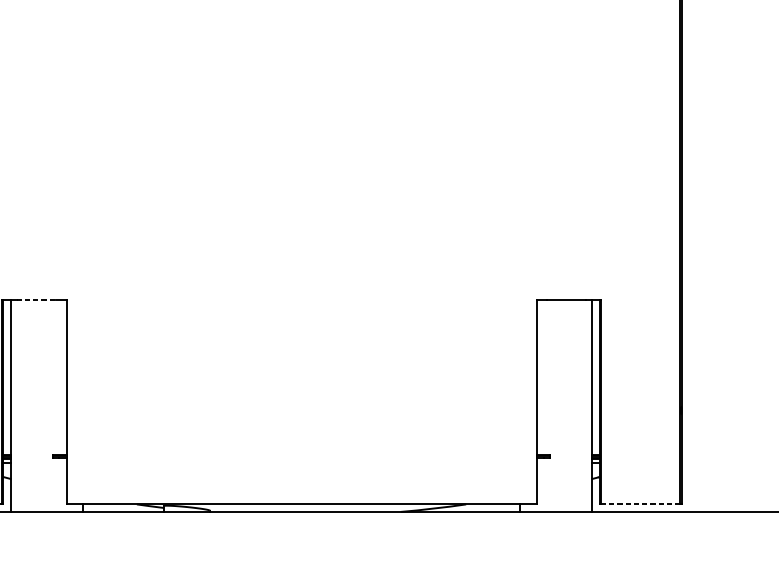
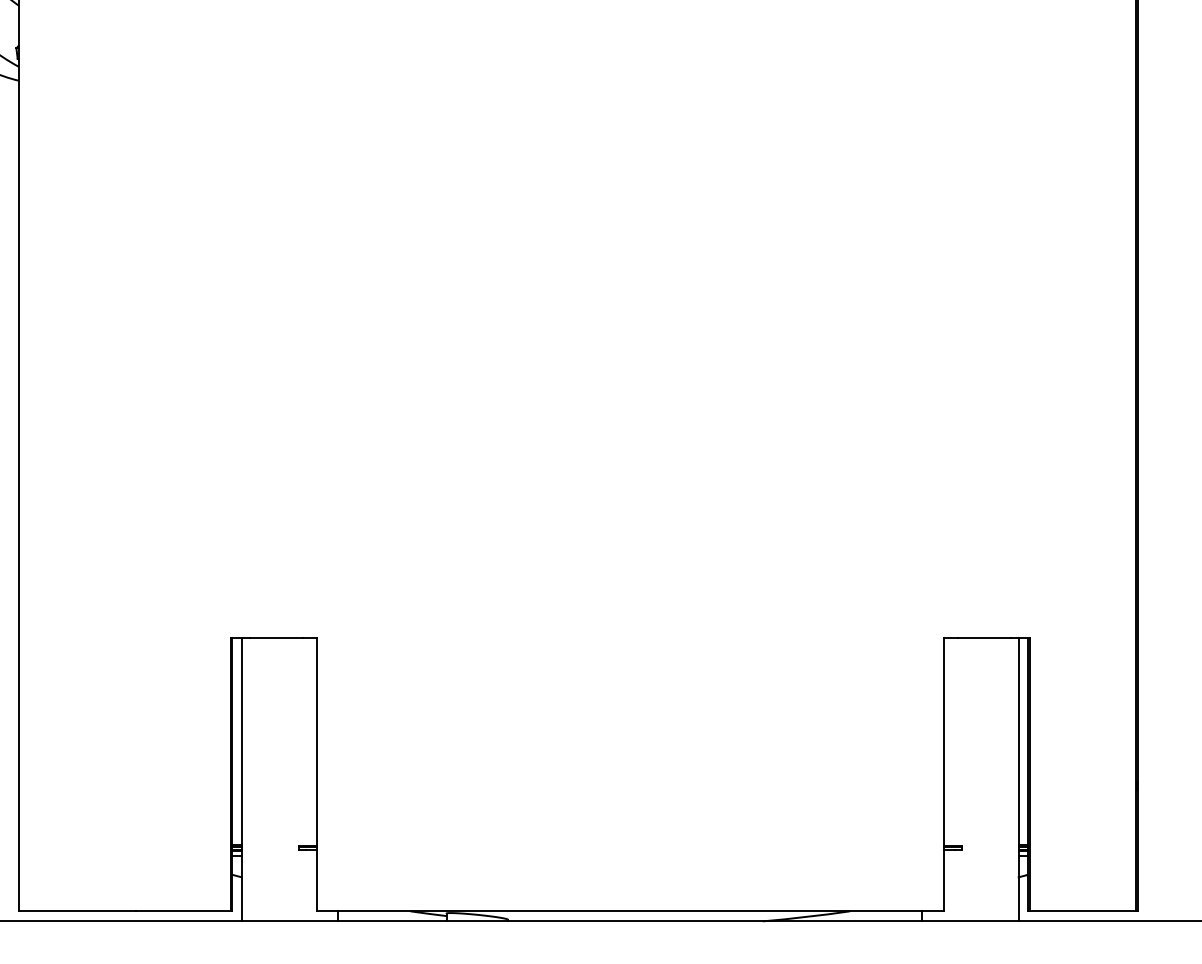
line: (36, 300) -> (276, 638), dashed -> solid
line: (641, 504) -> (1084, 911), dashed -> solid

